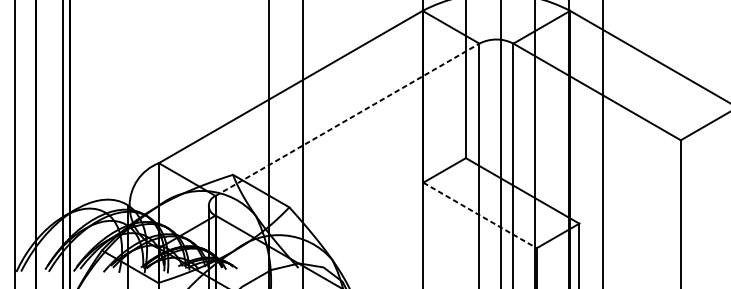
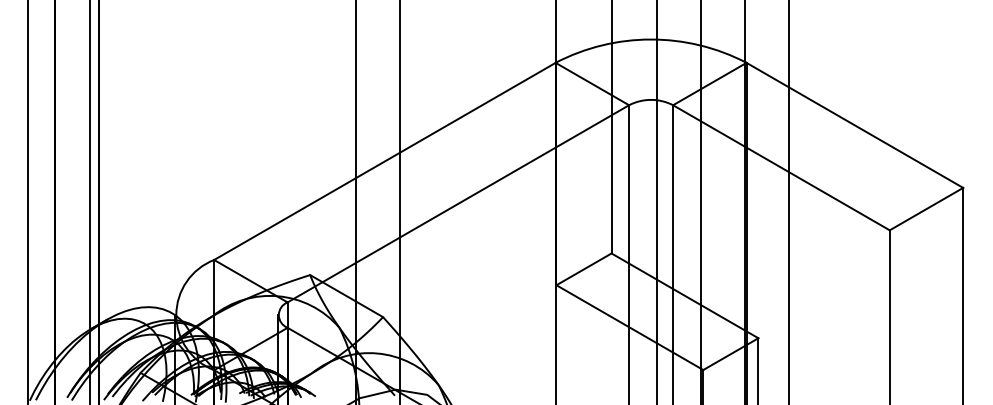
line: (347, 119) -> (458, 203), dashed -> solid
line: (479, 215) -> (629, 327), dashed -> solid

